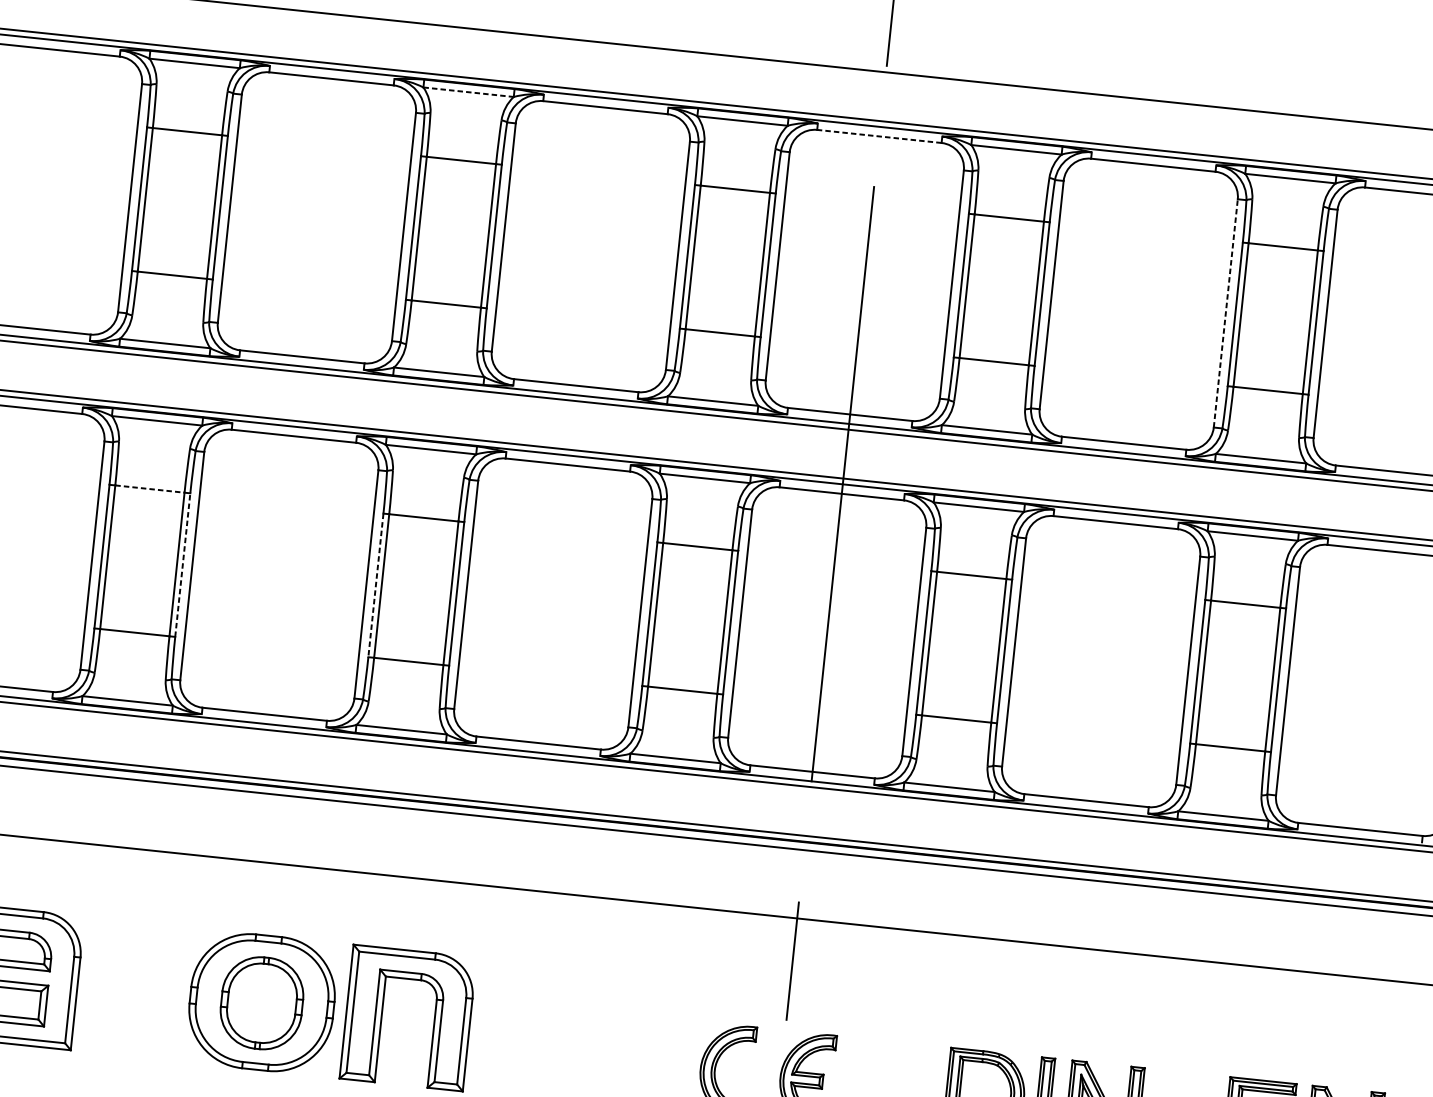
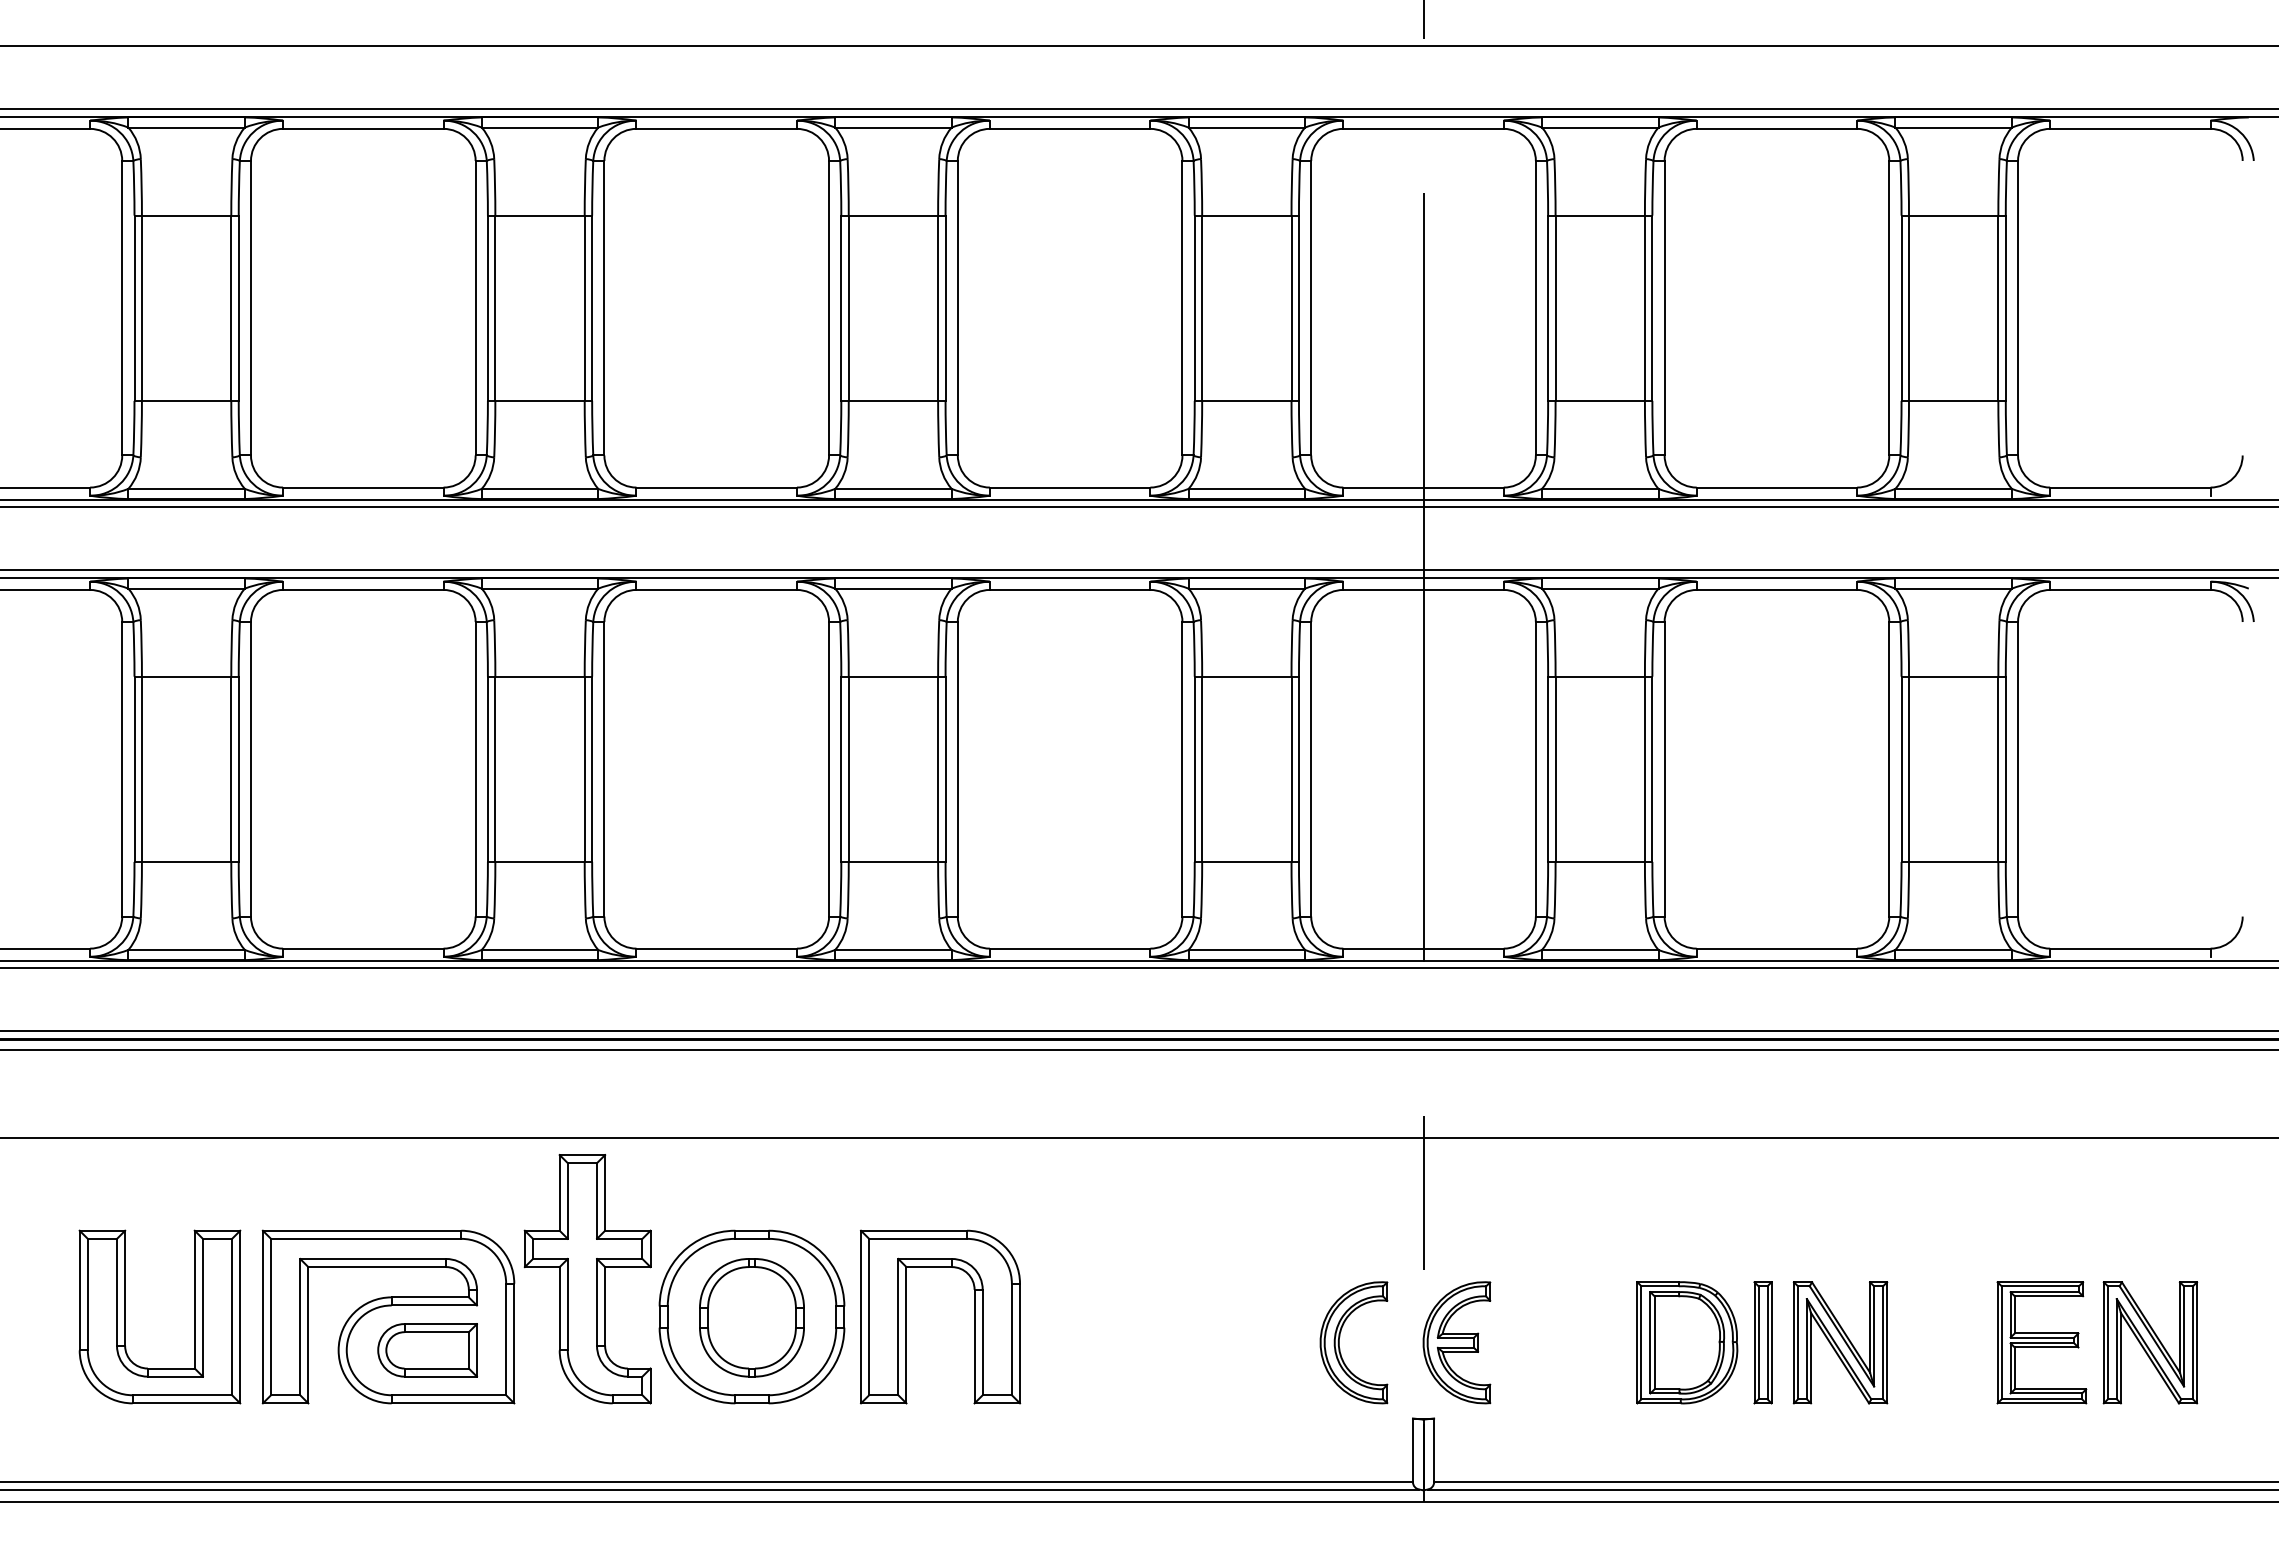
line: (468, 92) -> (893, 127), dashed -> solid
line: (879, 136) -> (1423, 128), dashed -> solid
line: (1226, 312) -> (1889, 307), dashed -> solid
line: (150, 488) -> (540, 676), dashed -> solid
line: (183, 565) -> (592, 769), dashed -> solid
line: (376, 585) -> (841, 769), dashed -> solid
part: (137, 960) -> (587, 1279), added

